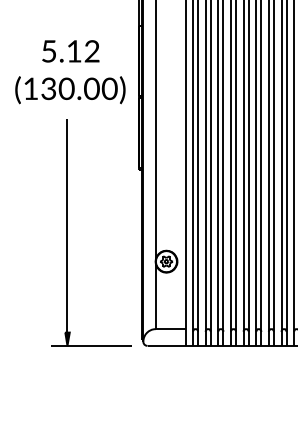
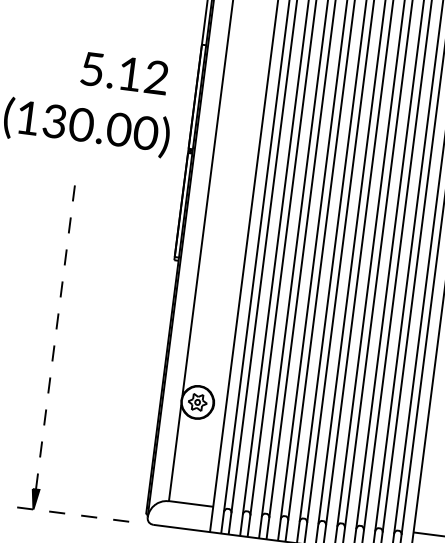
text: (70, 51) -> (124, 73), moved
line: (67, 225) -> (56, 329), solid -> dashed
line: (90, 345) -> (67, 513), solid -> dashed

